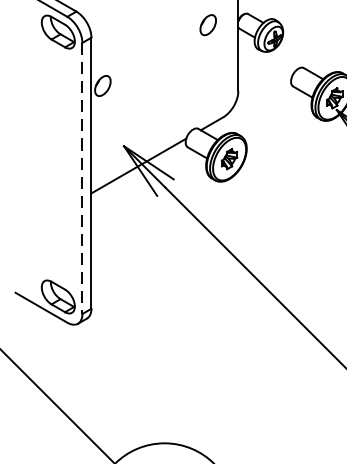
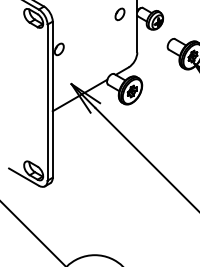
line: (82, 179) -> (47, 103), dashed -> solid

